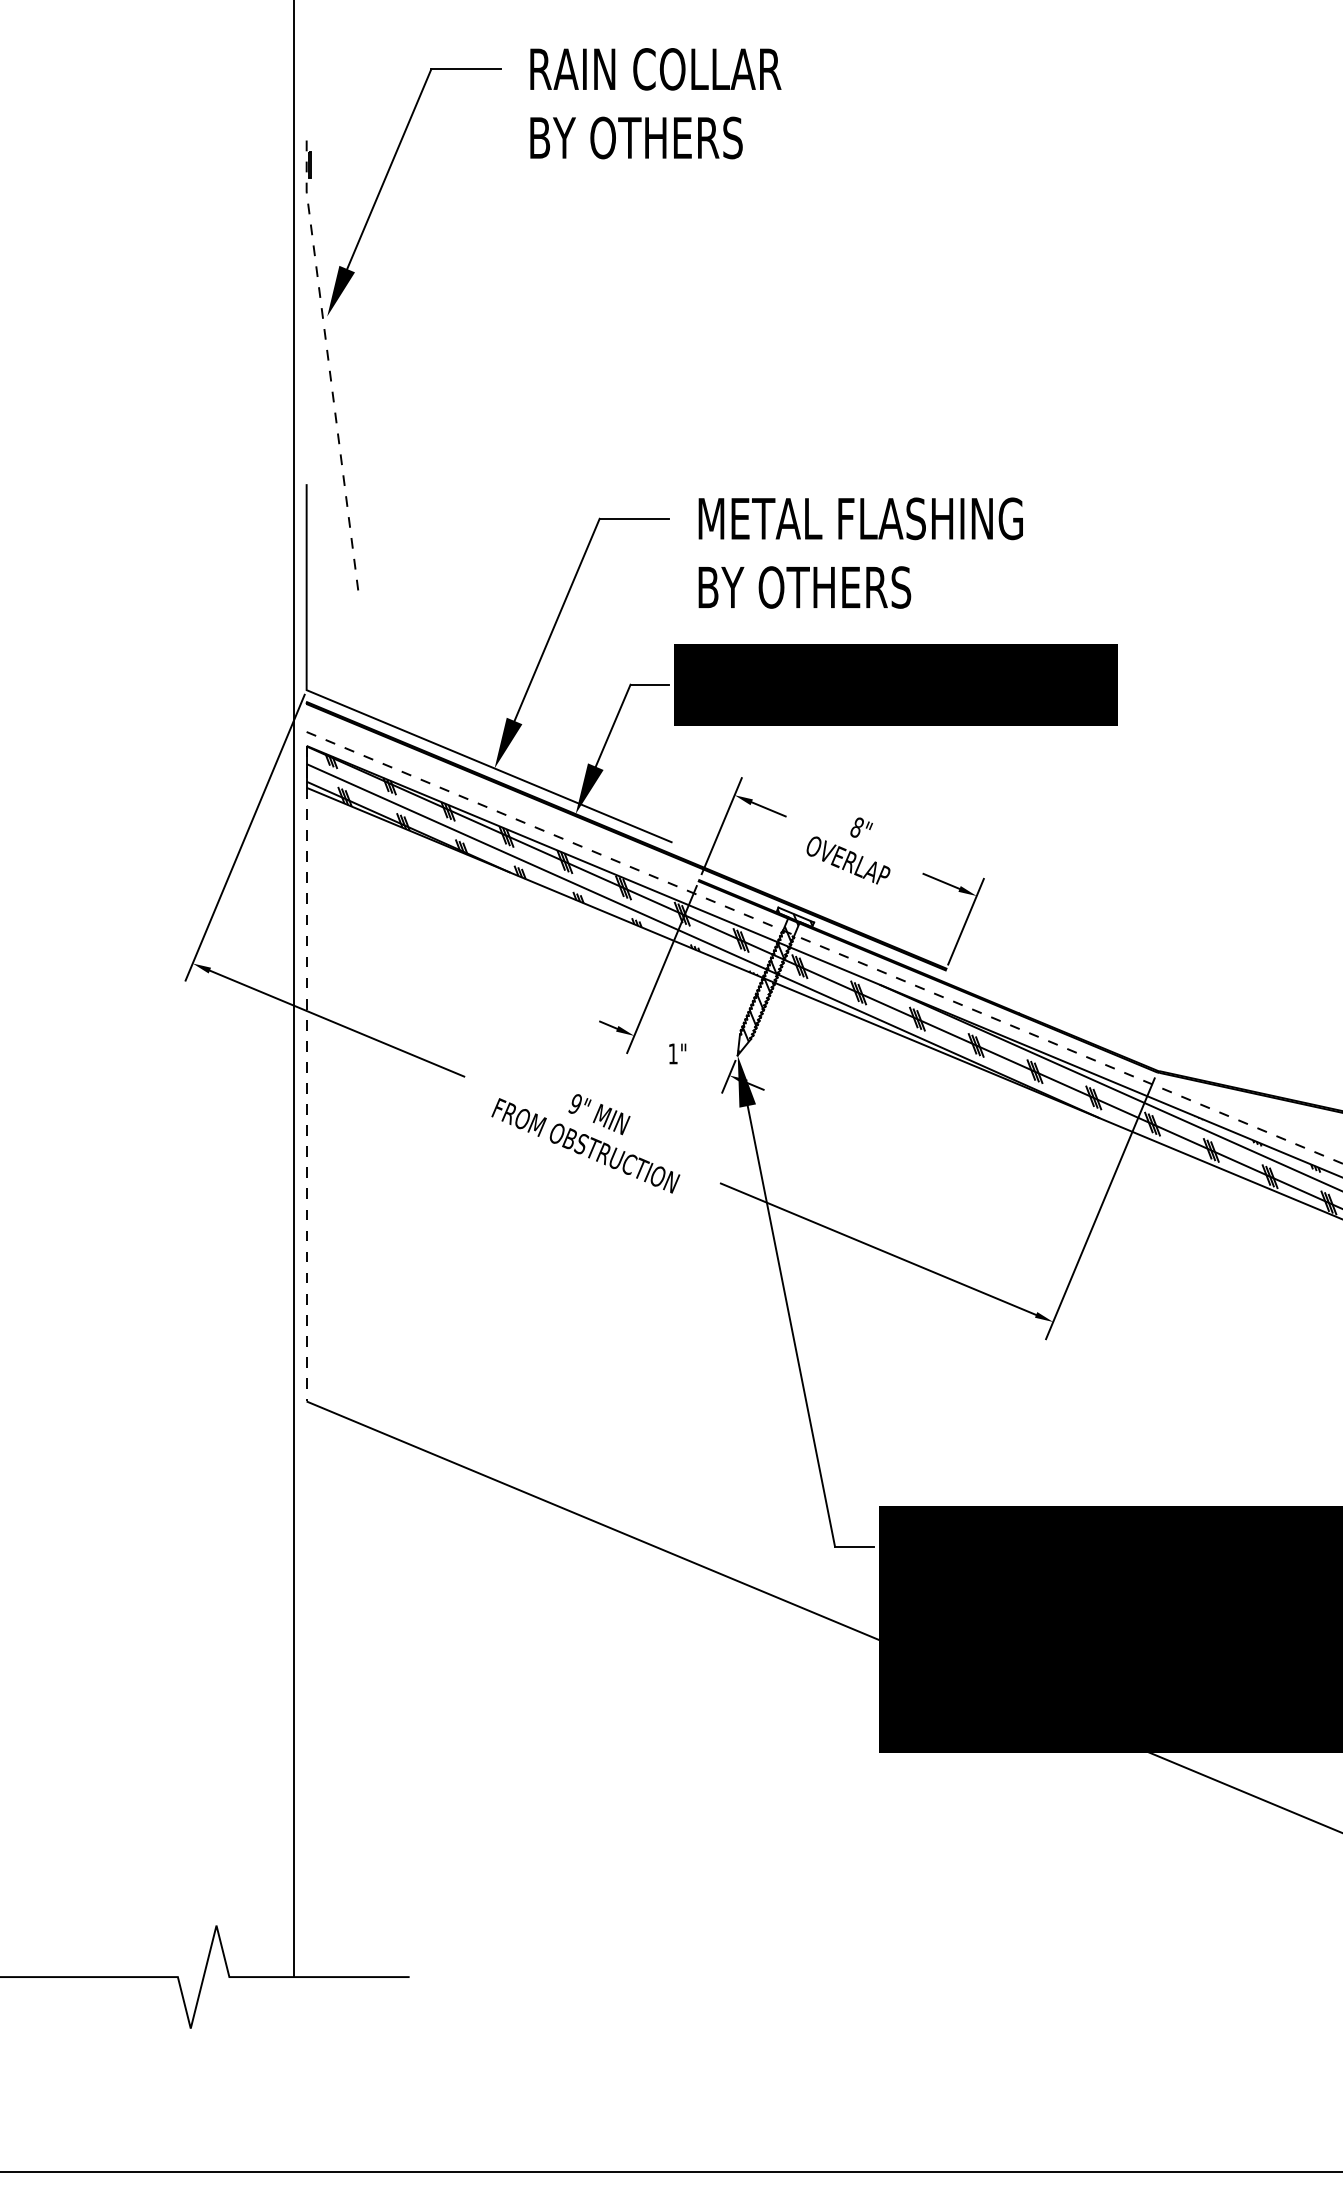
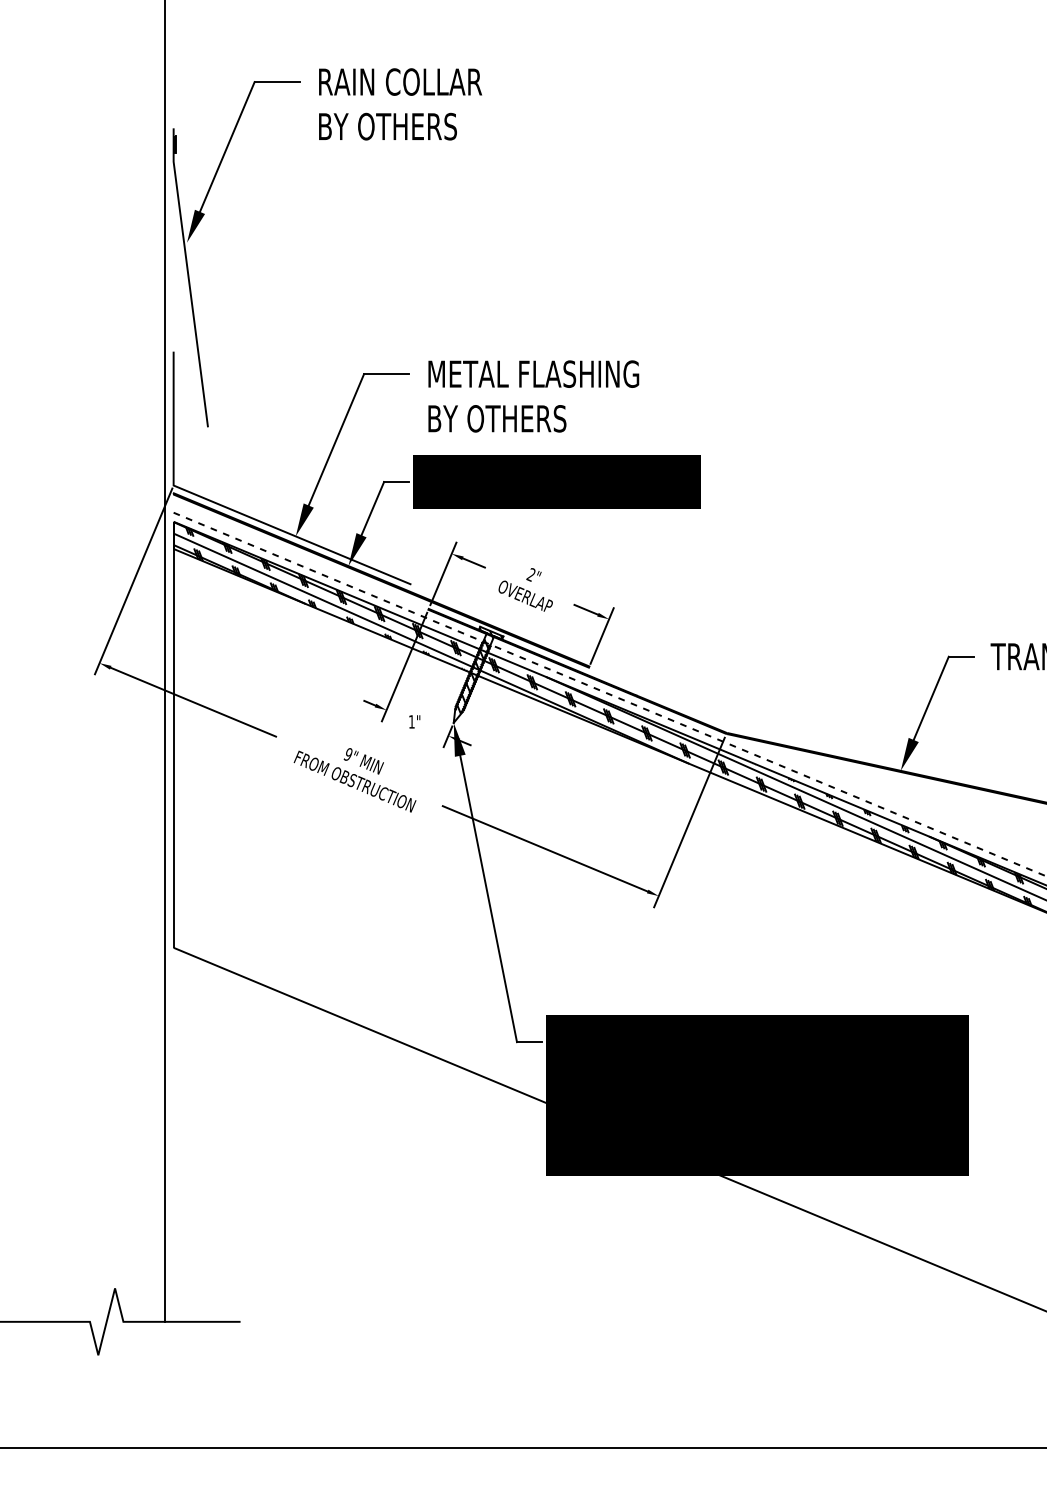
line: (329, 370) -> (188, 277), dashed -> solid
text: (855, 827) -> (530, 574), 8" -> 2"
line: (306, 1074) -> (173, 735), dashed -> solid

